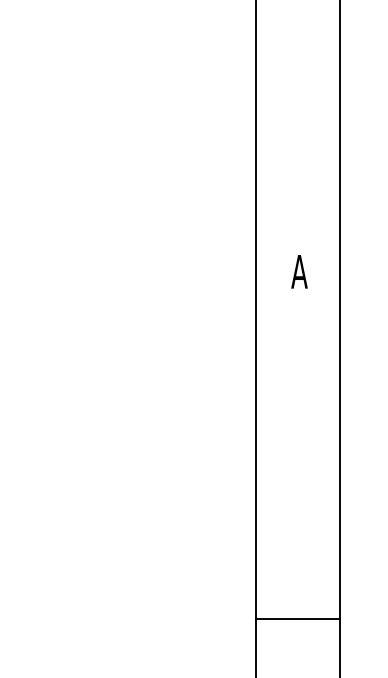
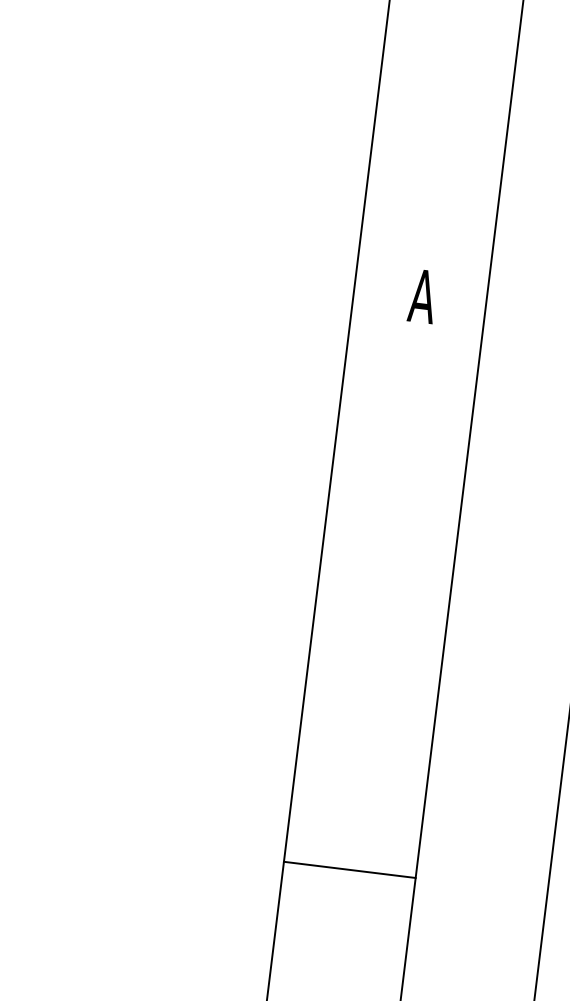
line: (297, 619) -> (349, 870), moved

